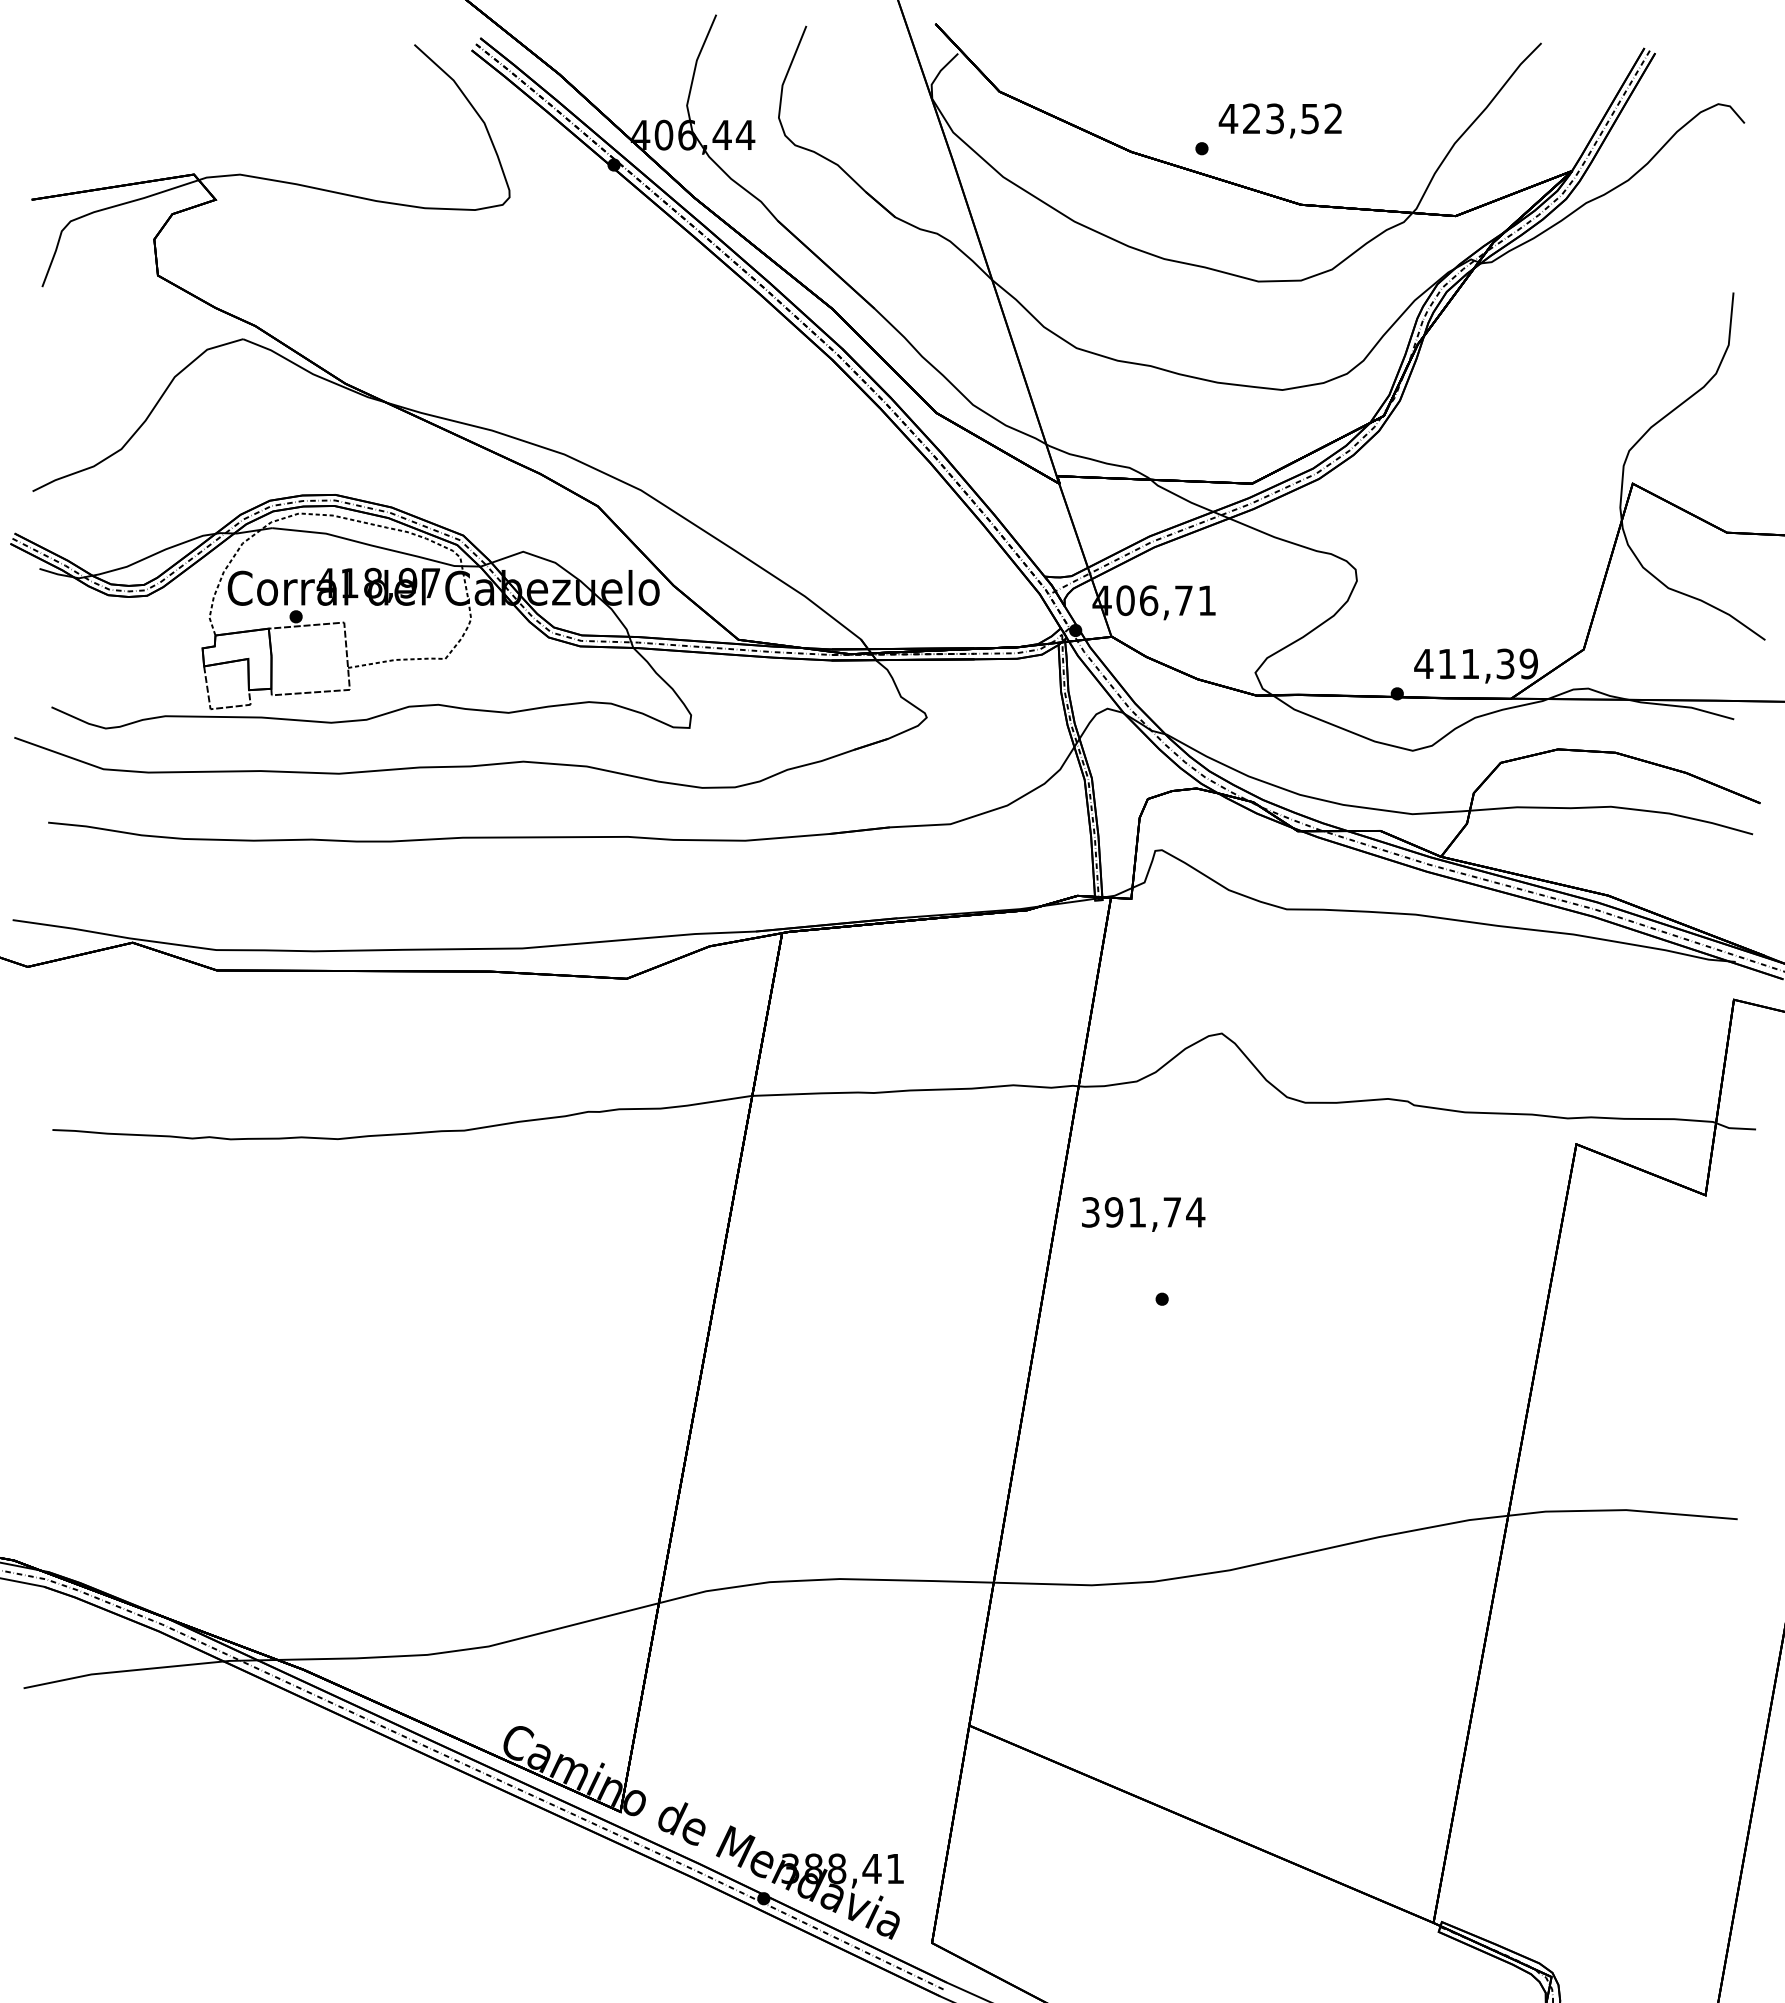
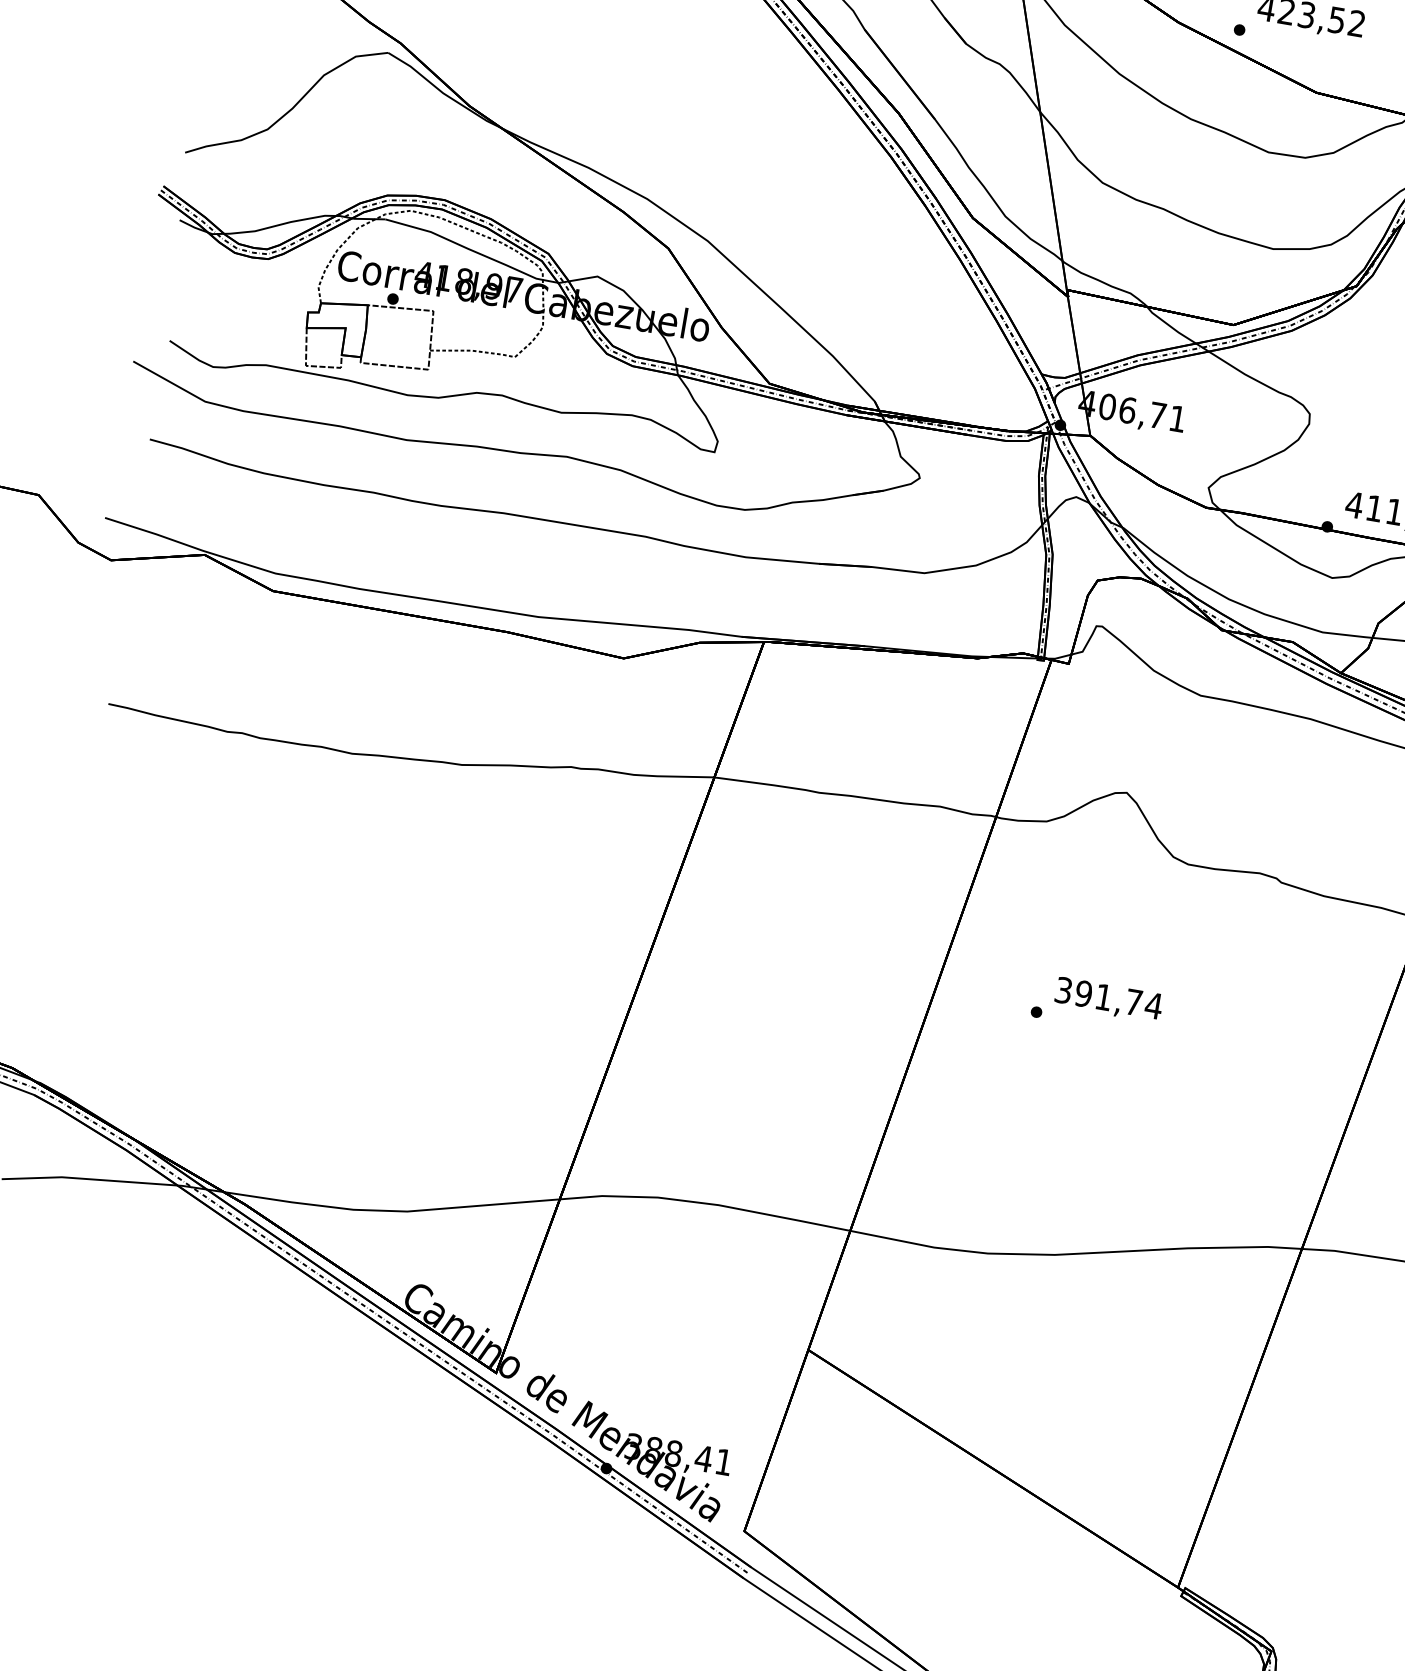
text: (1143, 1214) -> (1108, 1000), moved

